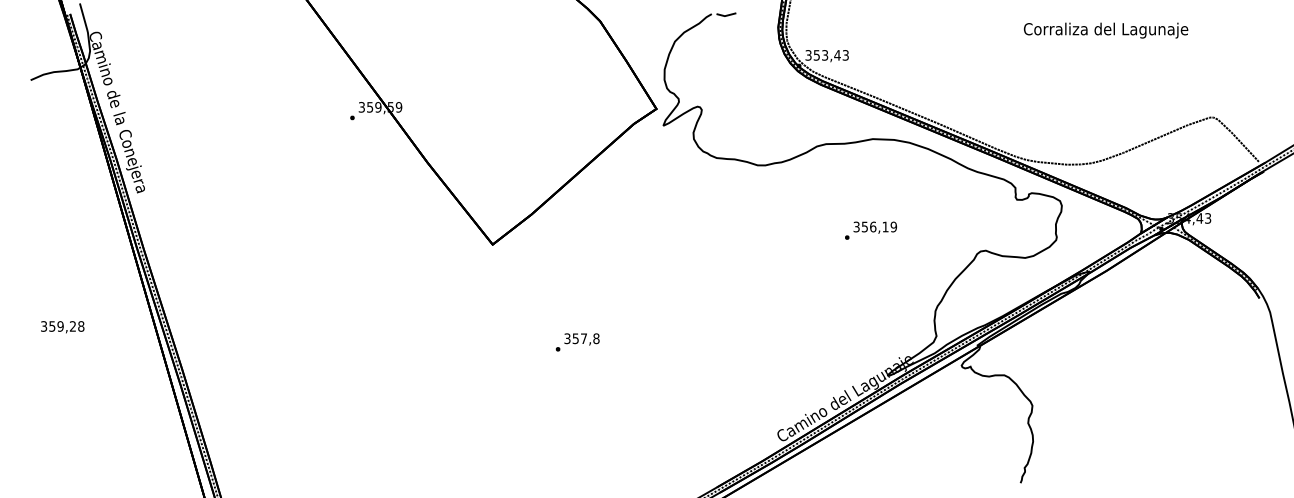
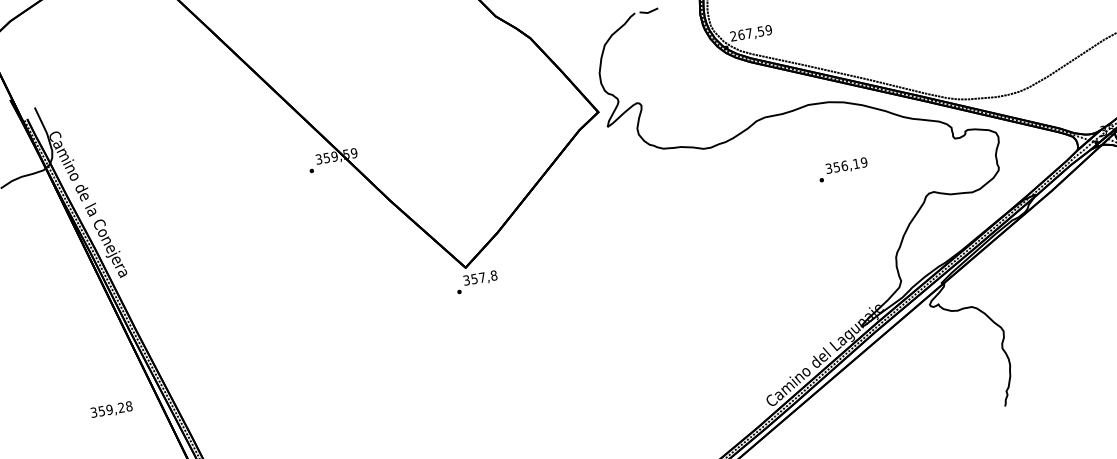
text: (826, 55) -> (750, 33), 353,43 -> 267,59
text: (870, 230) -> (842, 169), moved
text: (62, 327) -> (111, 410), moved
text: (577, 342) -> (476, 282), moved

